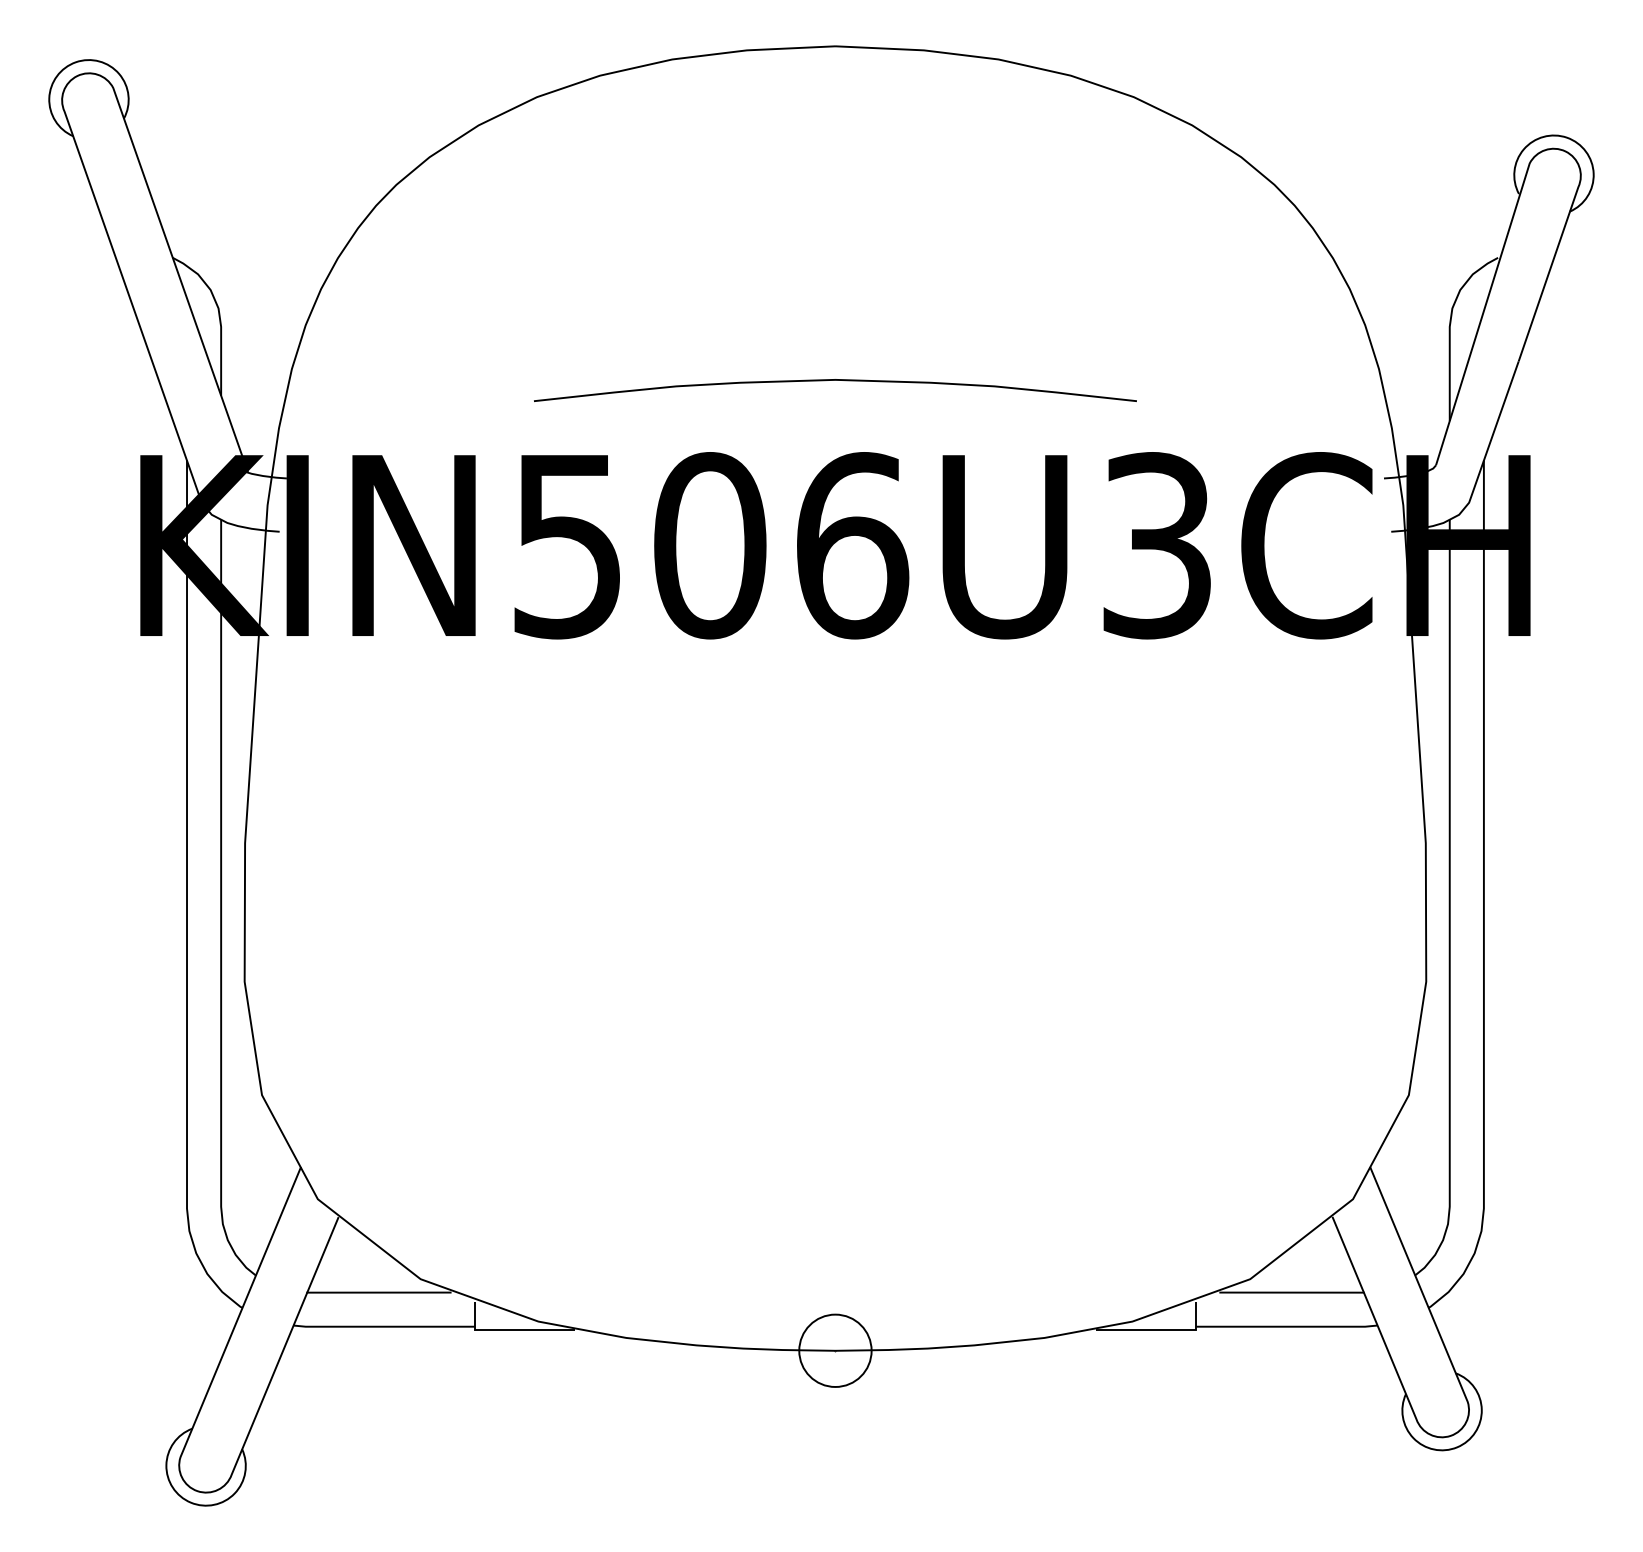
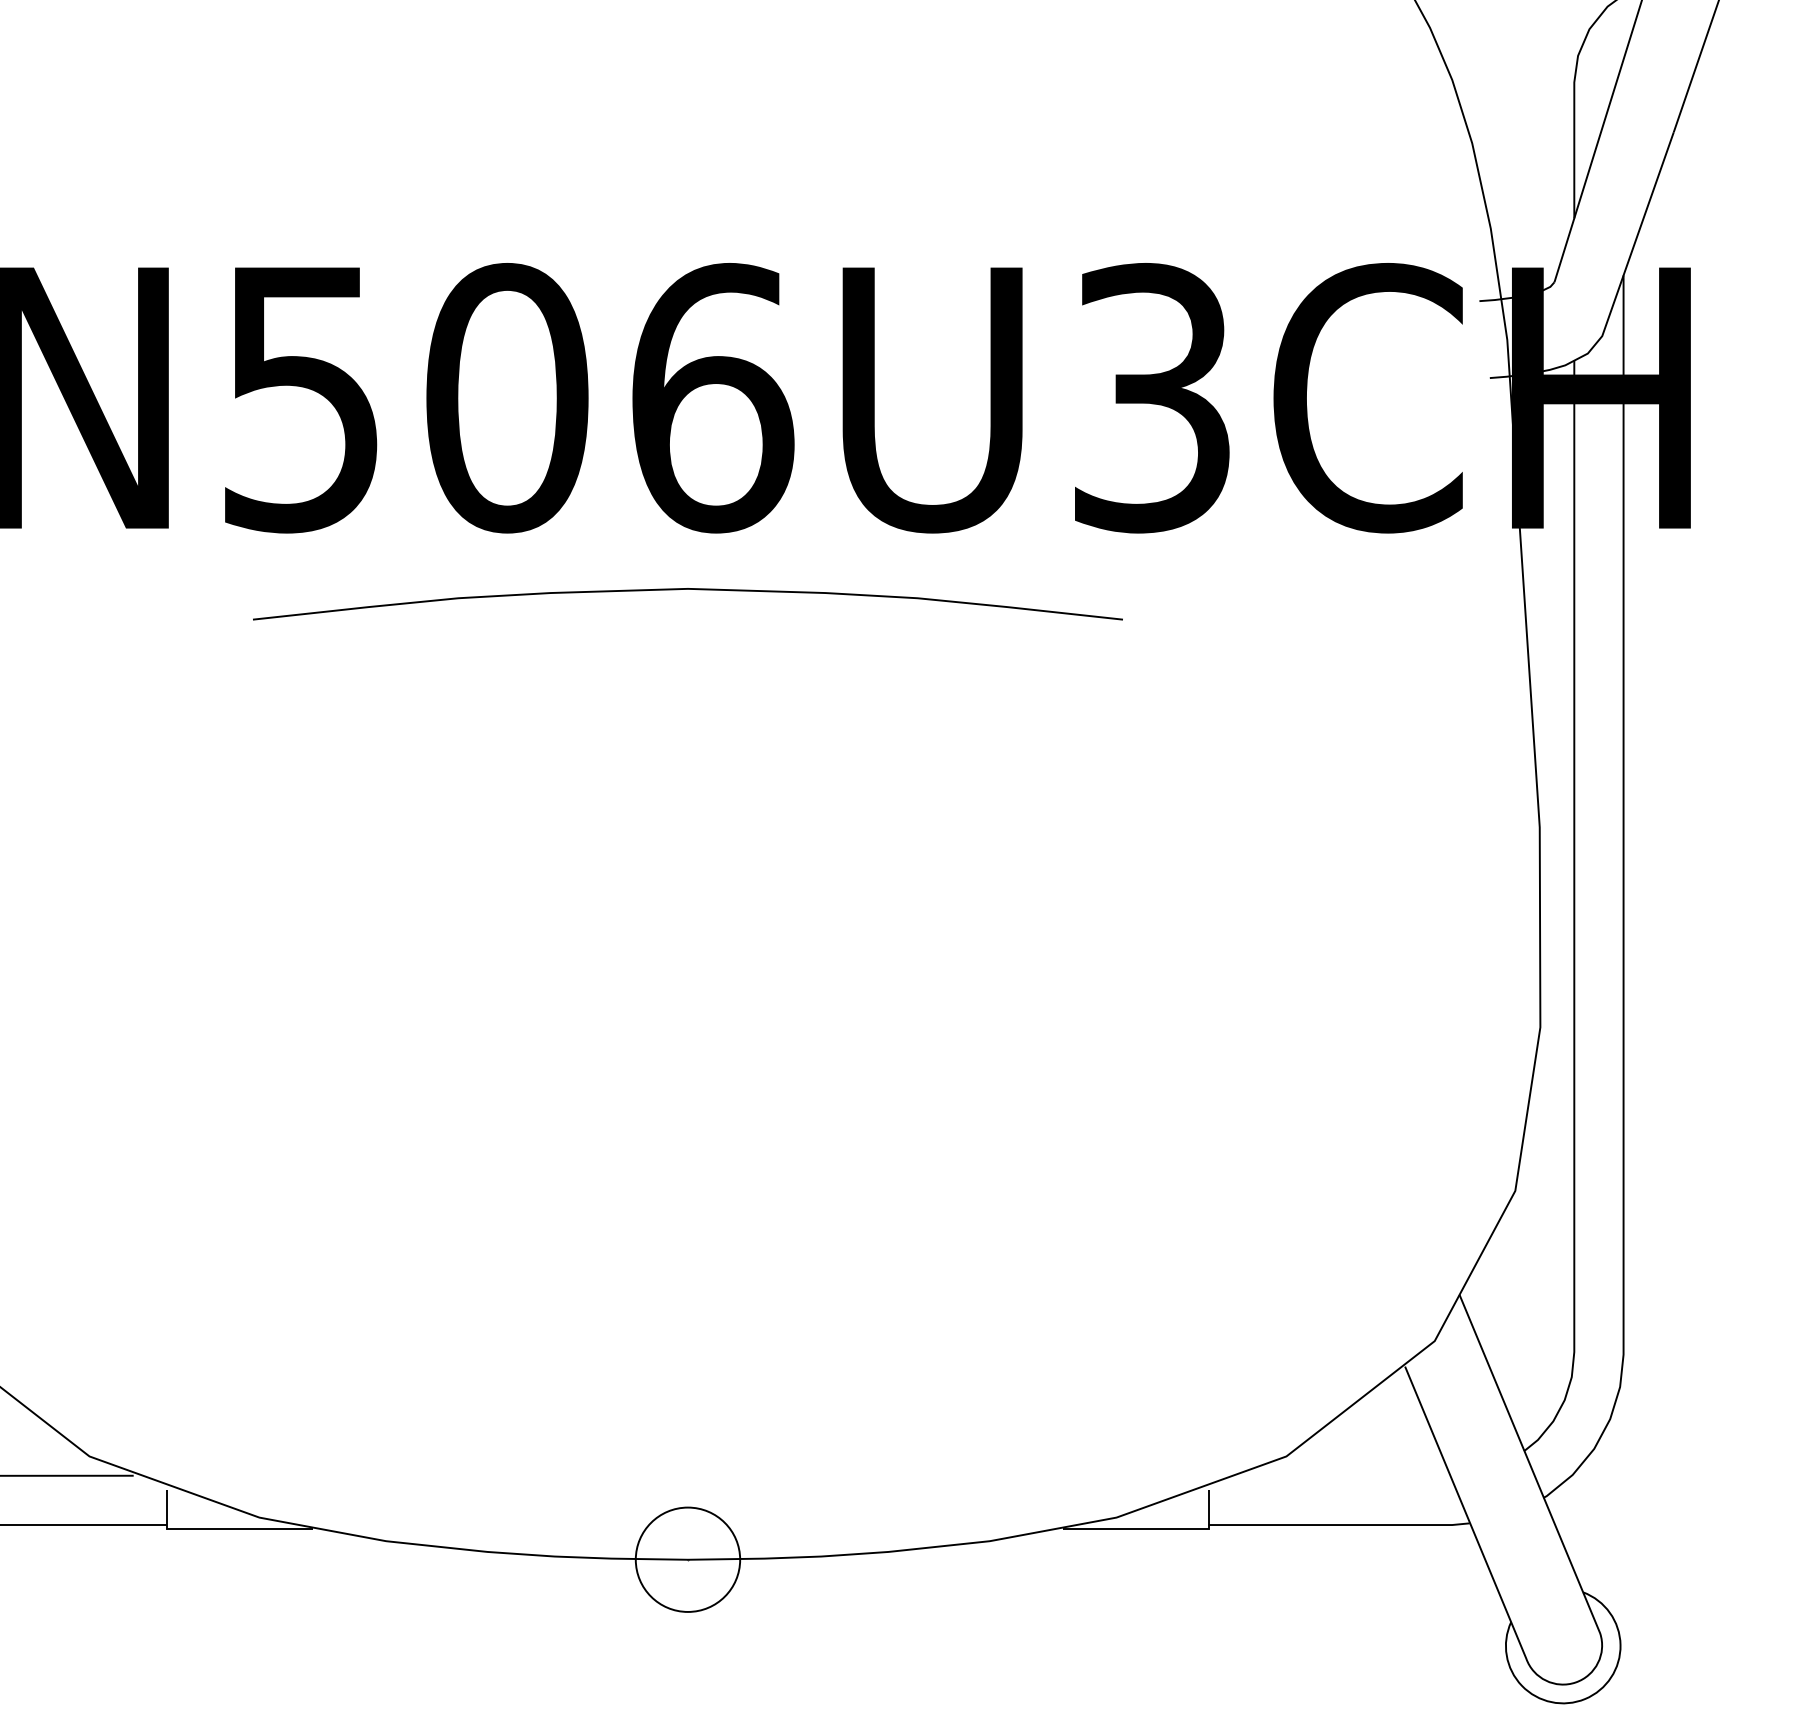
curve: (835, 380) -> (688, 589), moved
line: (1291, 1292) -> (1345, 1475), removed

